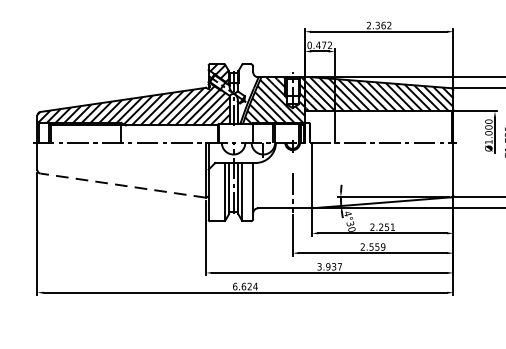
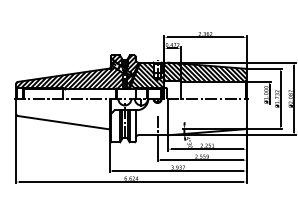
hatch: (247, 93) -> (132, 71), added
line: (122, 185) -> (63, 122), dashed -> solid

